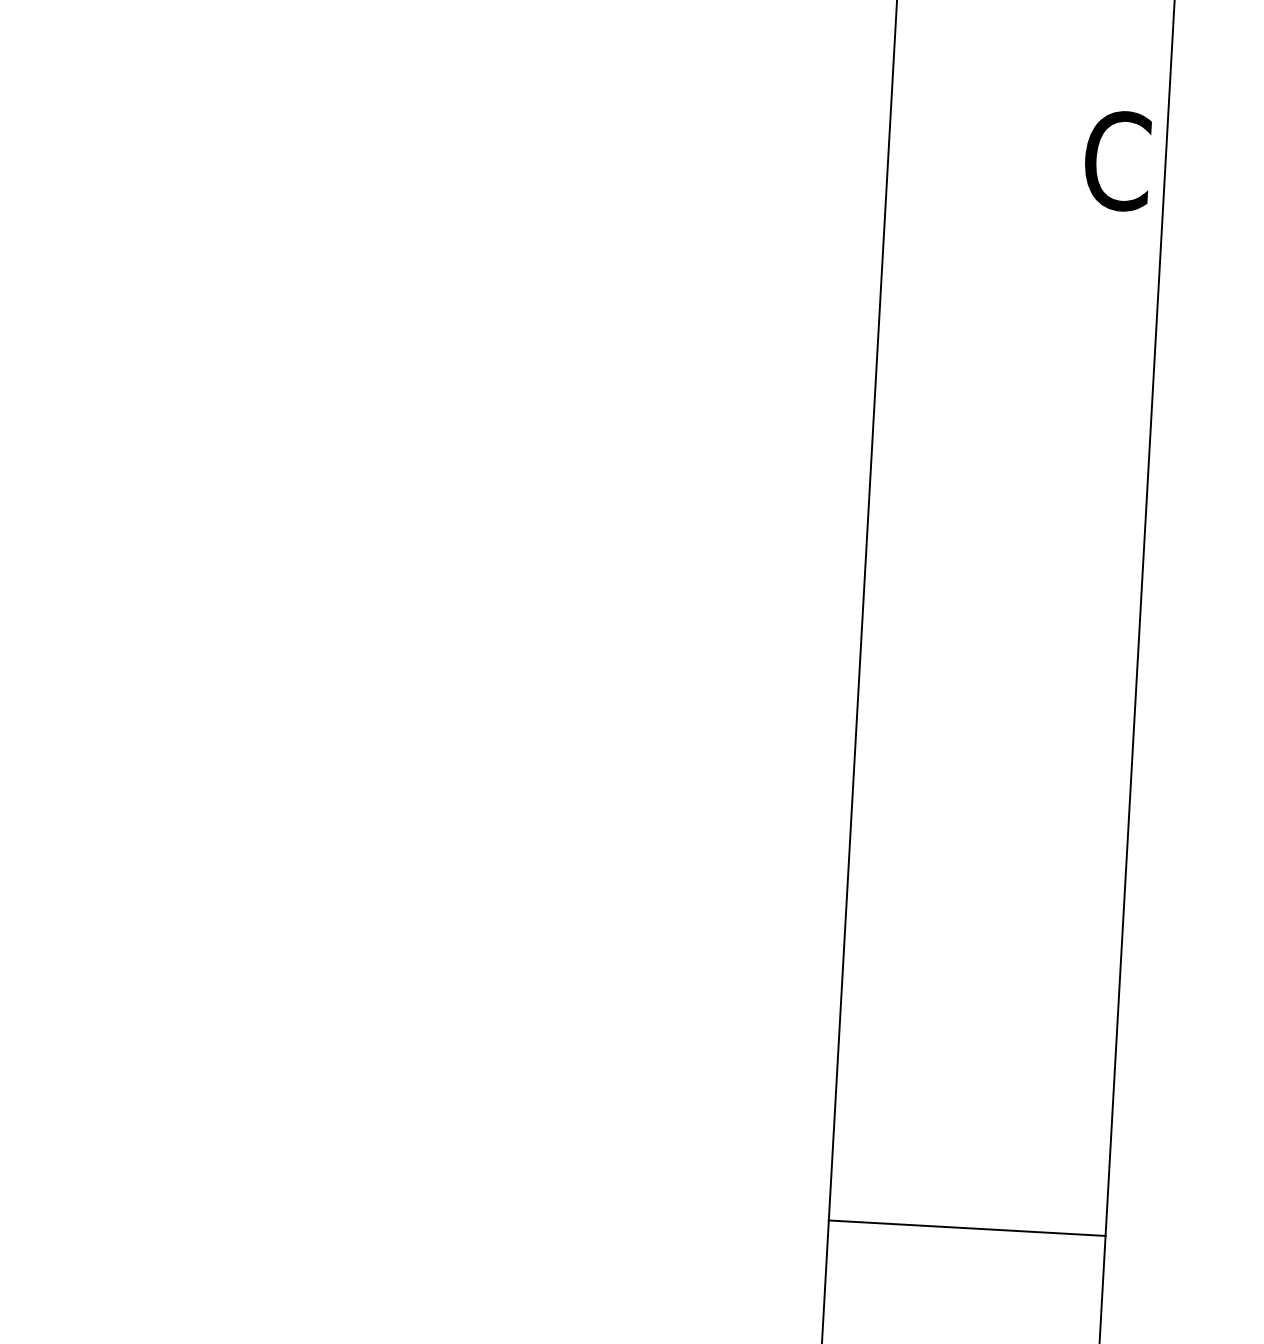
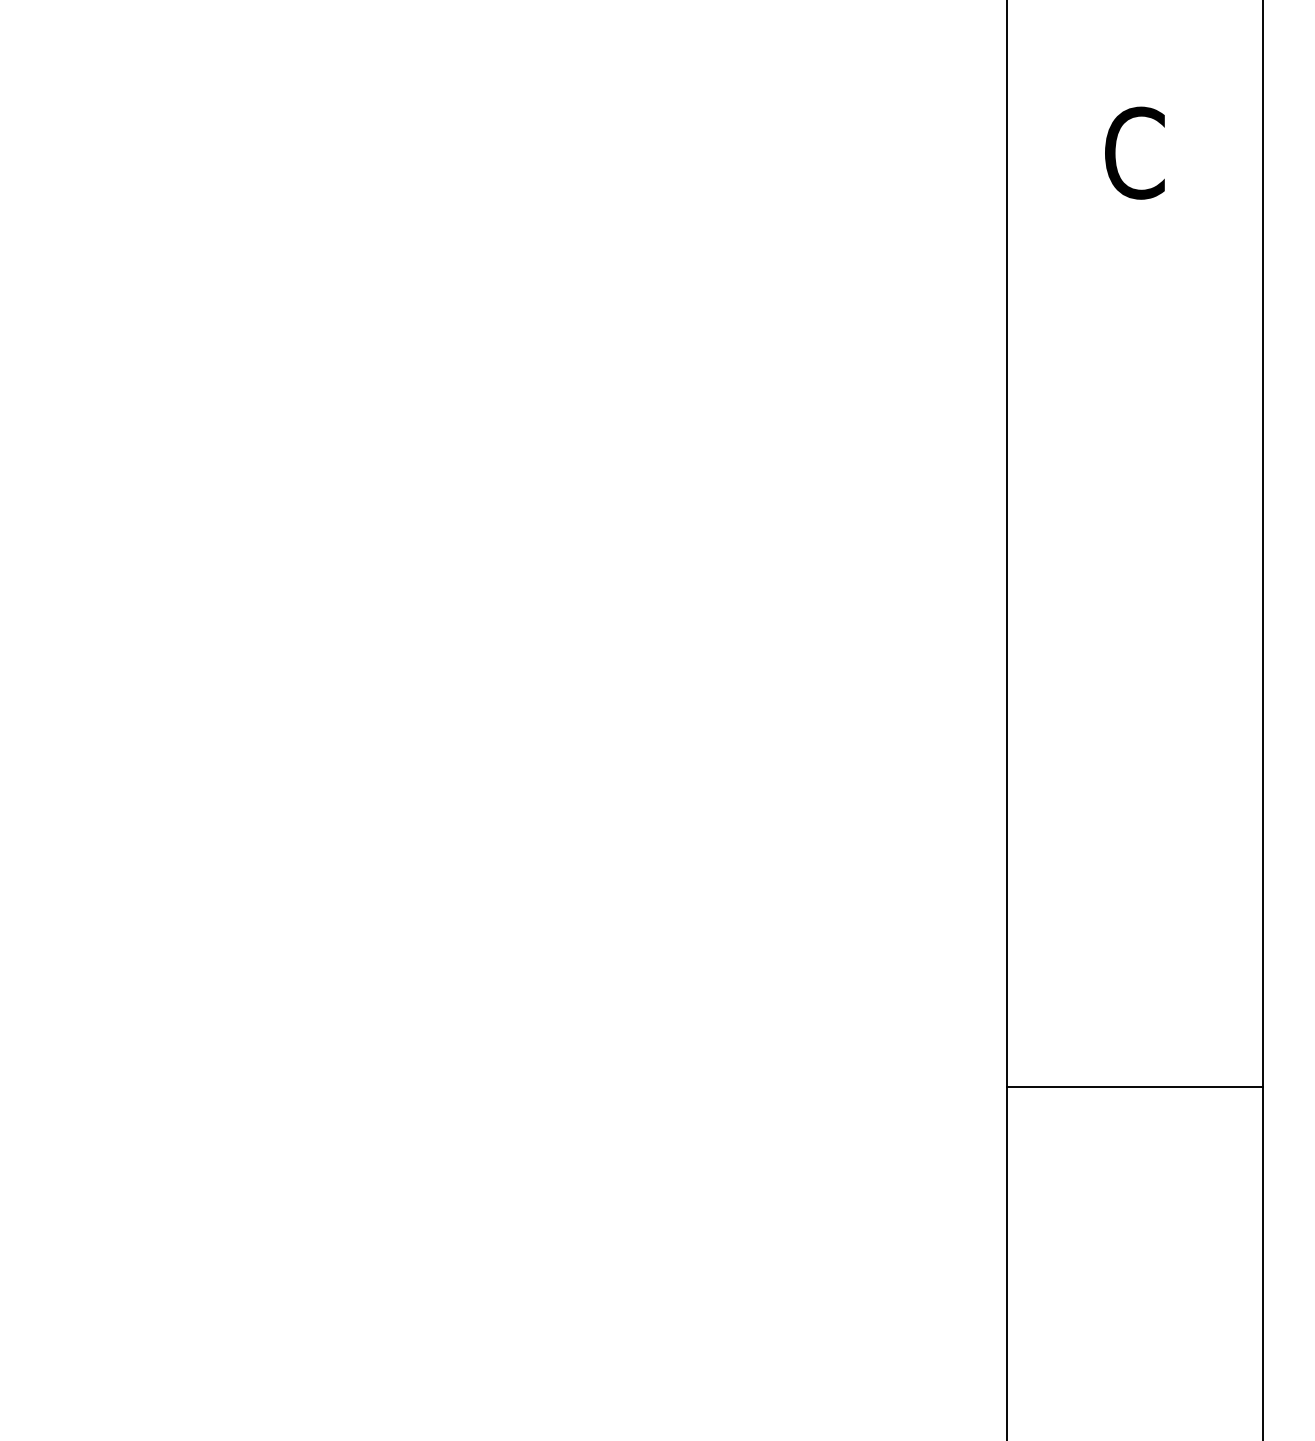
text: (1117, 160) -> (1134, 152), moved
line: (966, 1228) -> (1134, 1086), moved

